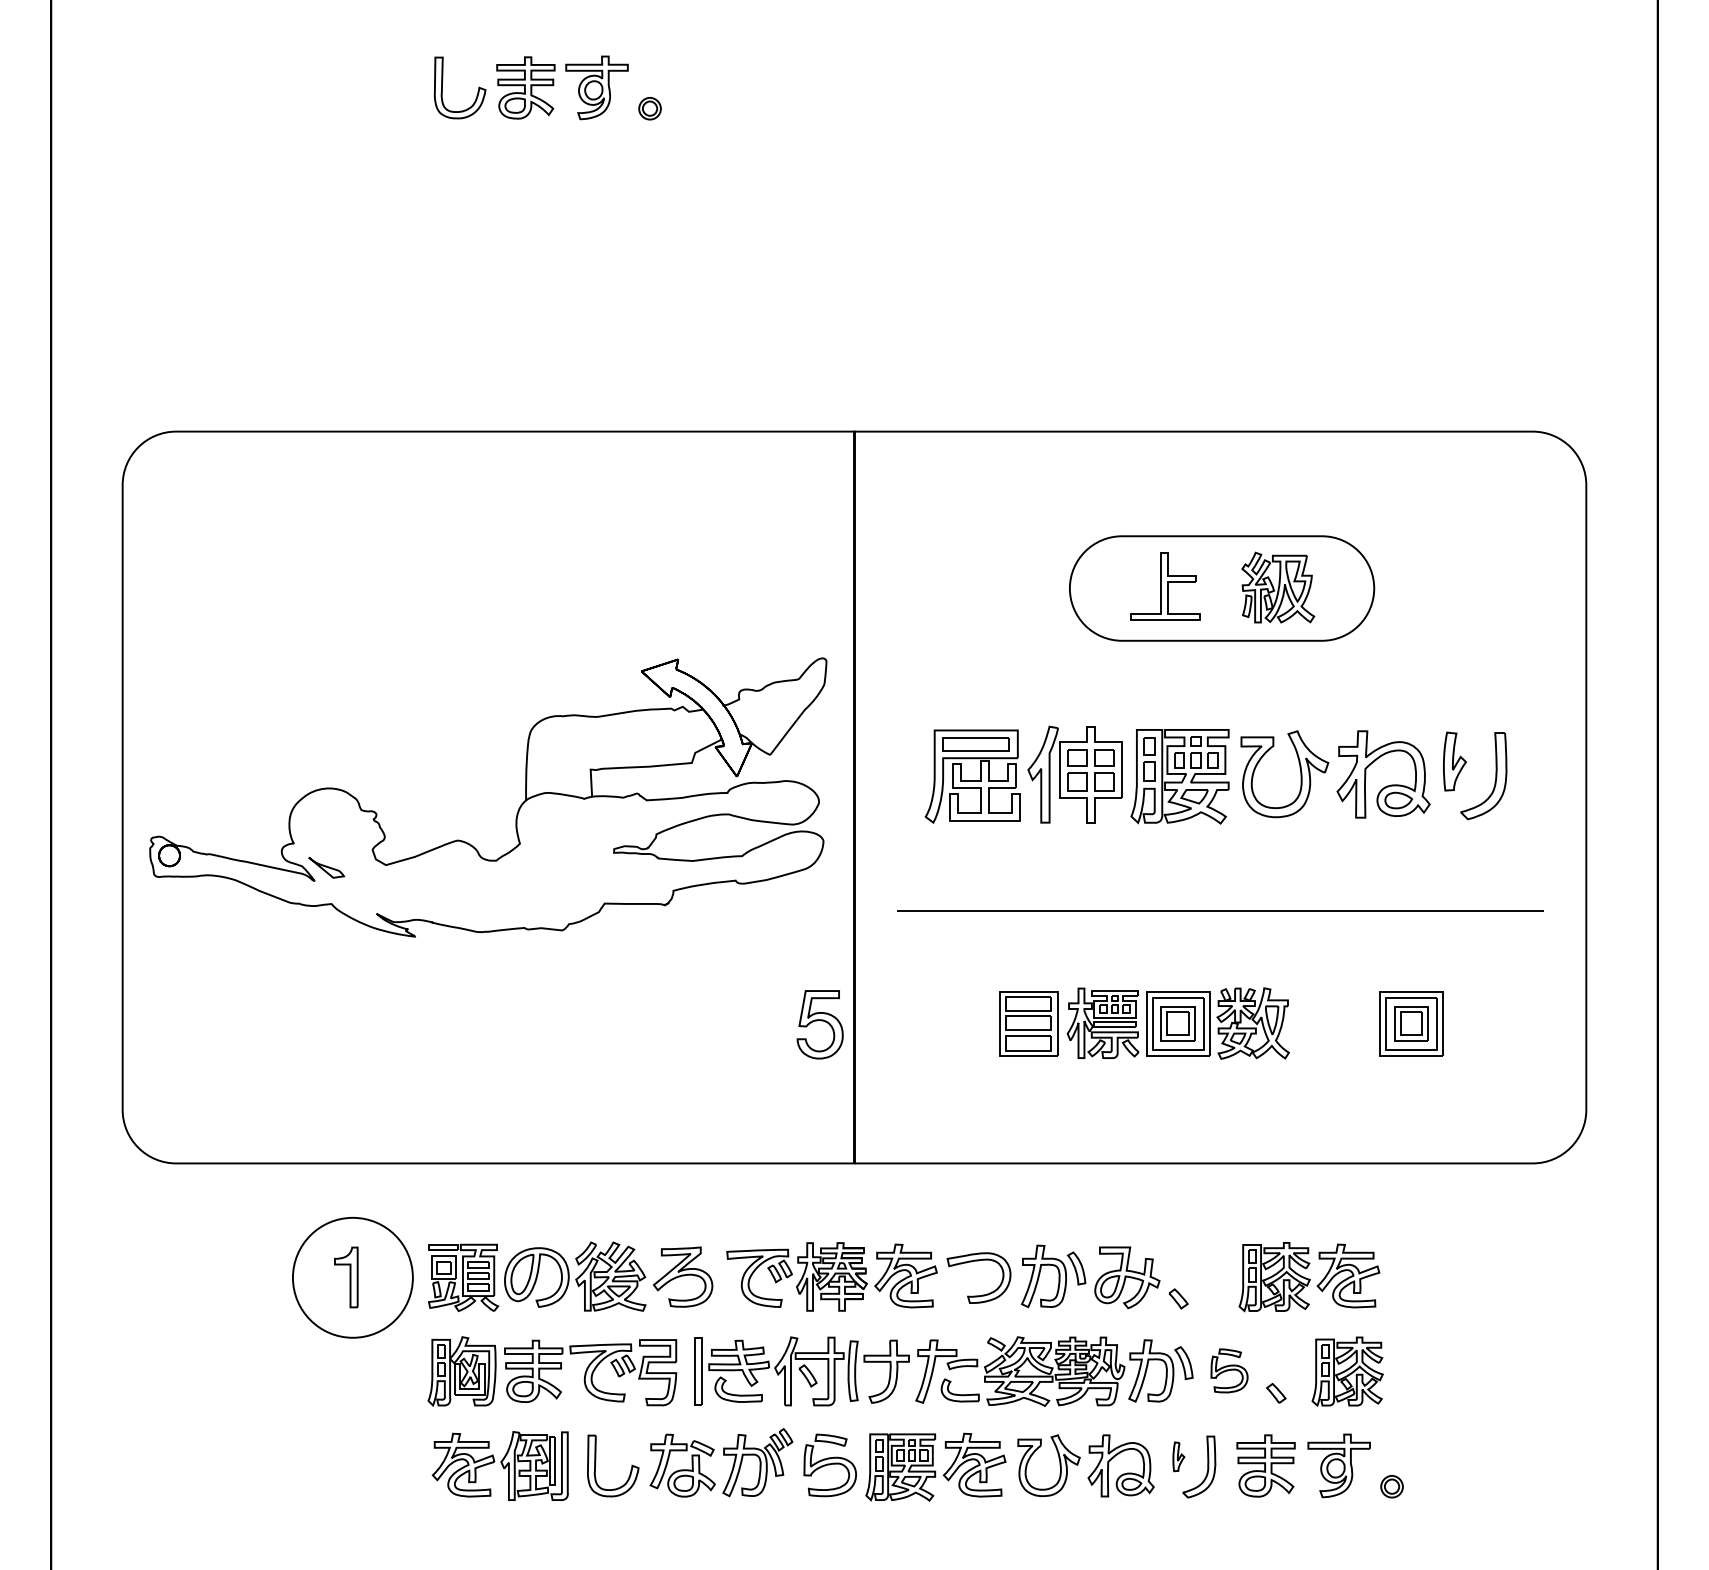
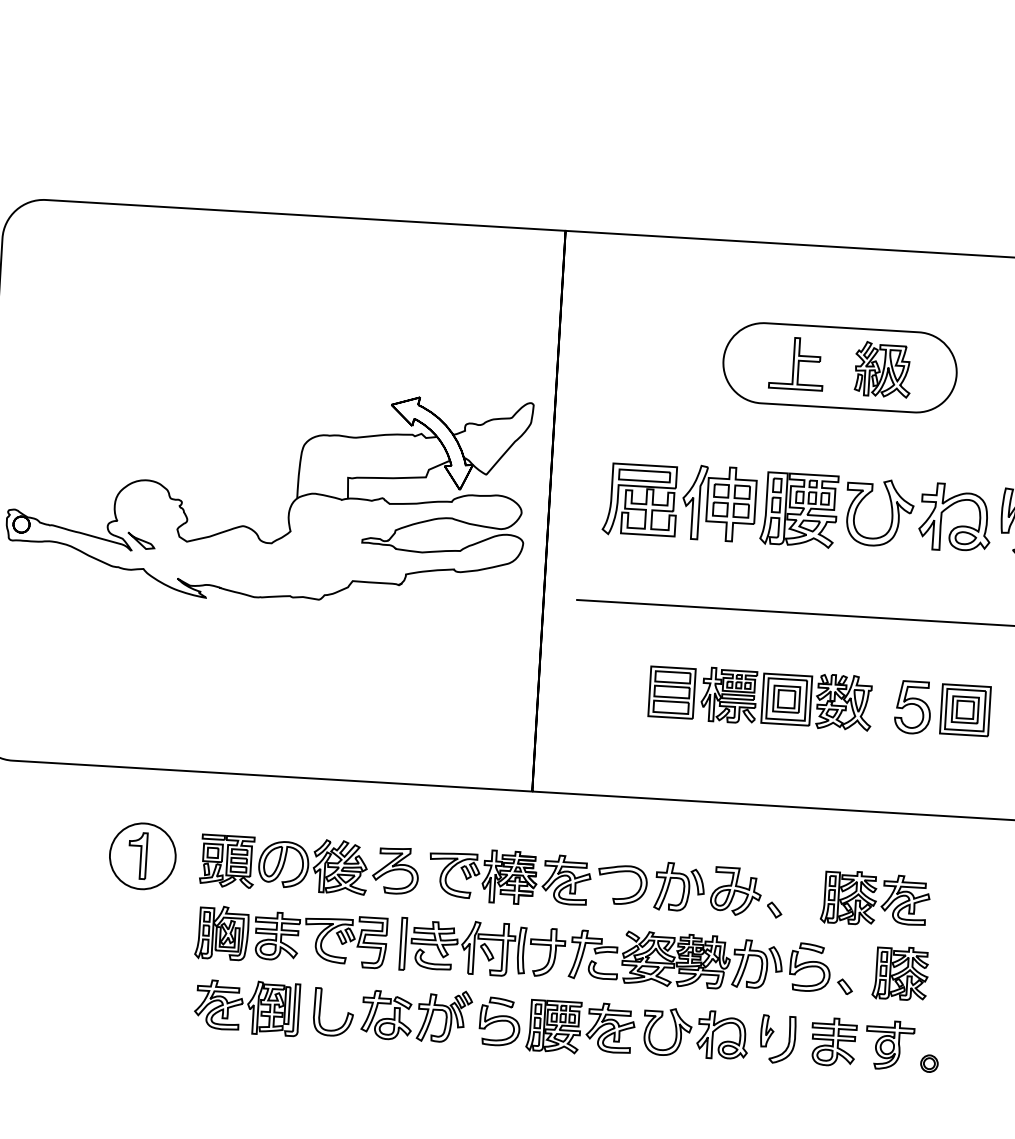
part: (819, 1024) -> (912, 707), moved
circle: (352, 1277) -> (142, 856), size x0.71
part: (1229, 1370) -> (810, 967), size x1.43
part: (1178, 1456) -> (767, 1030), size x1.43

